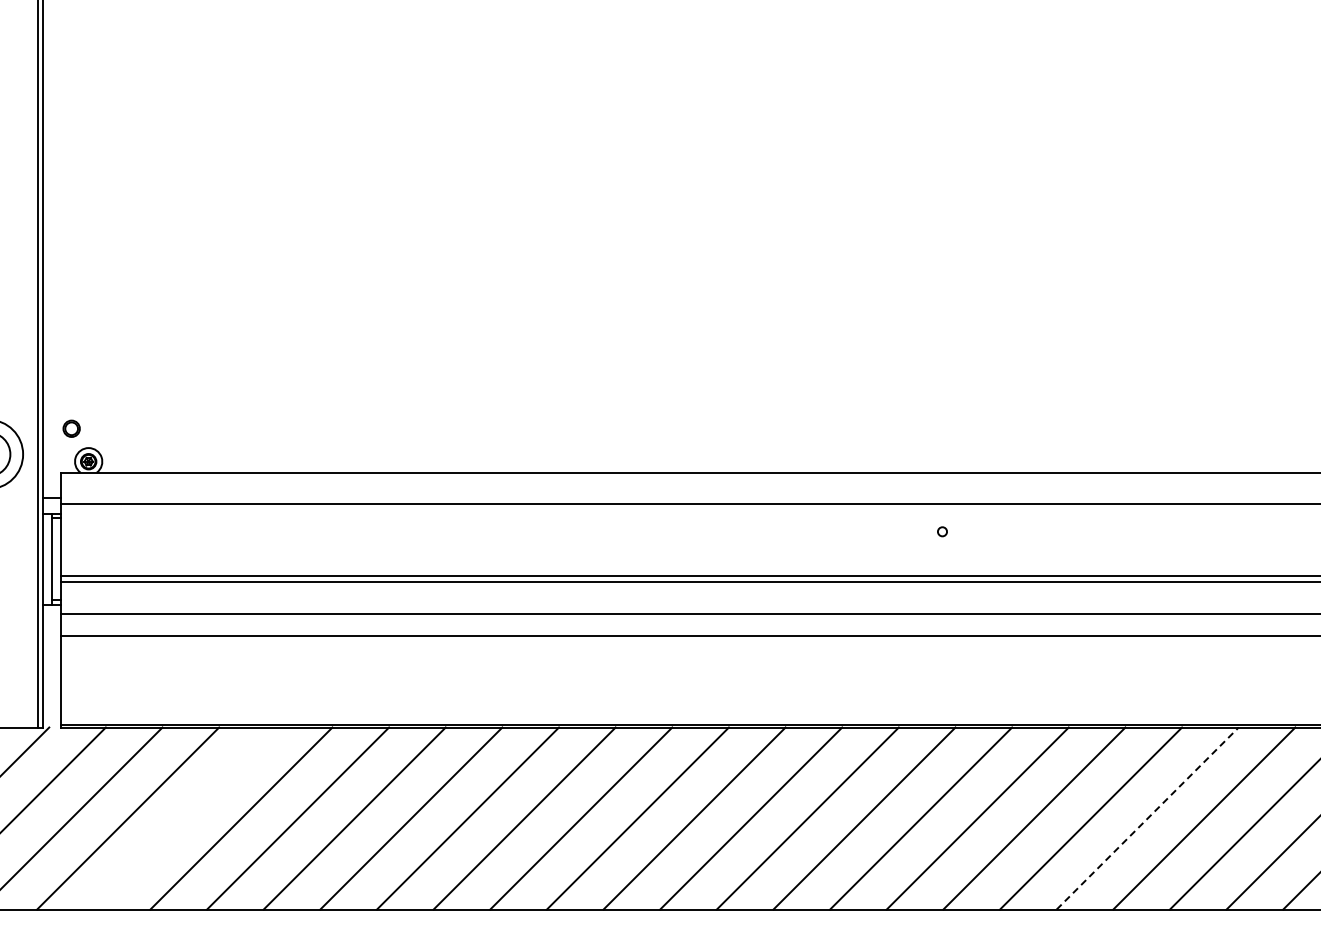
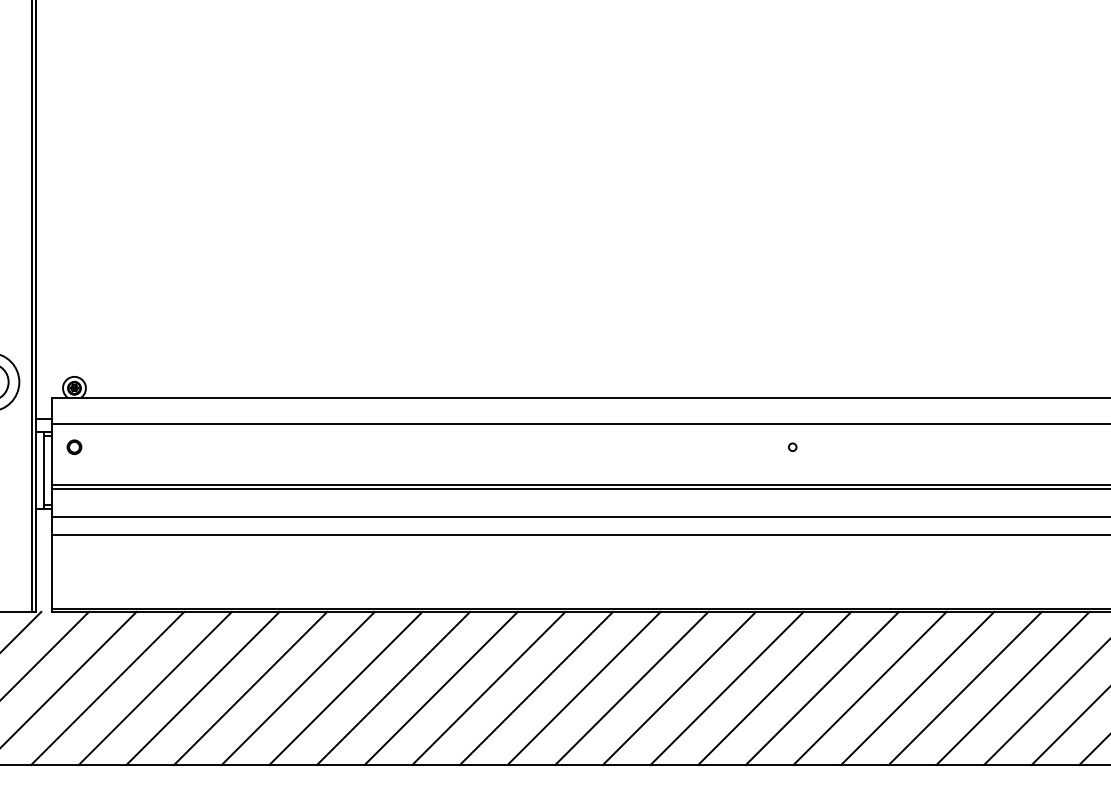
circle: (71, 428) -> (74, 447), moved
line: (184, 818) -> (155, 688), added
line: (1147, 818) -> (965, 688), dashed -> solid

